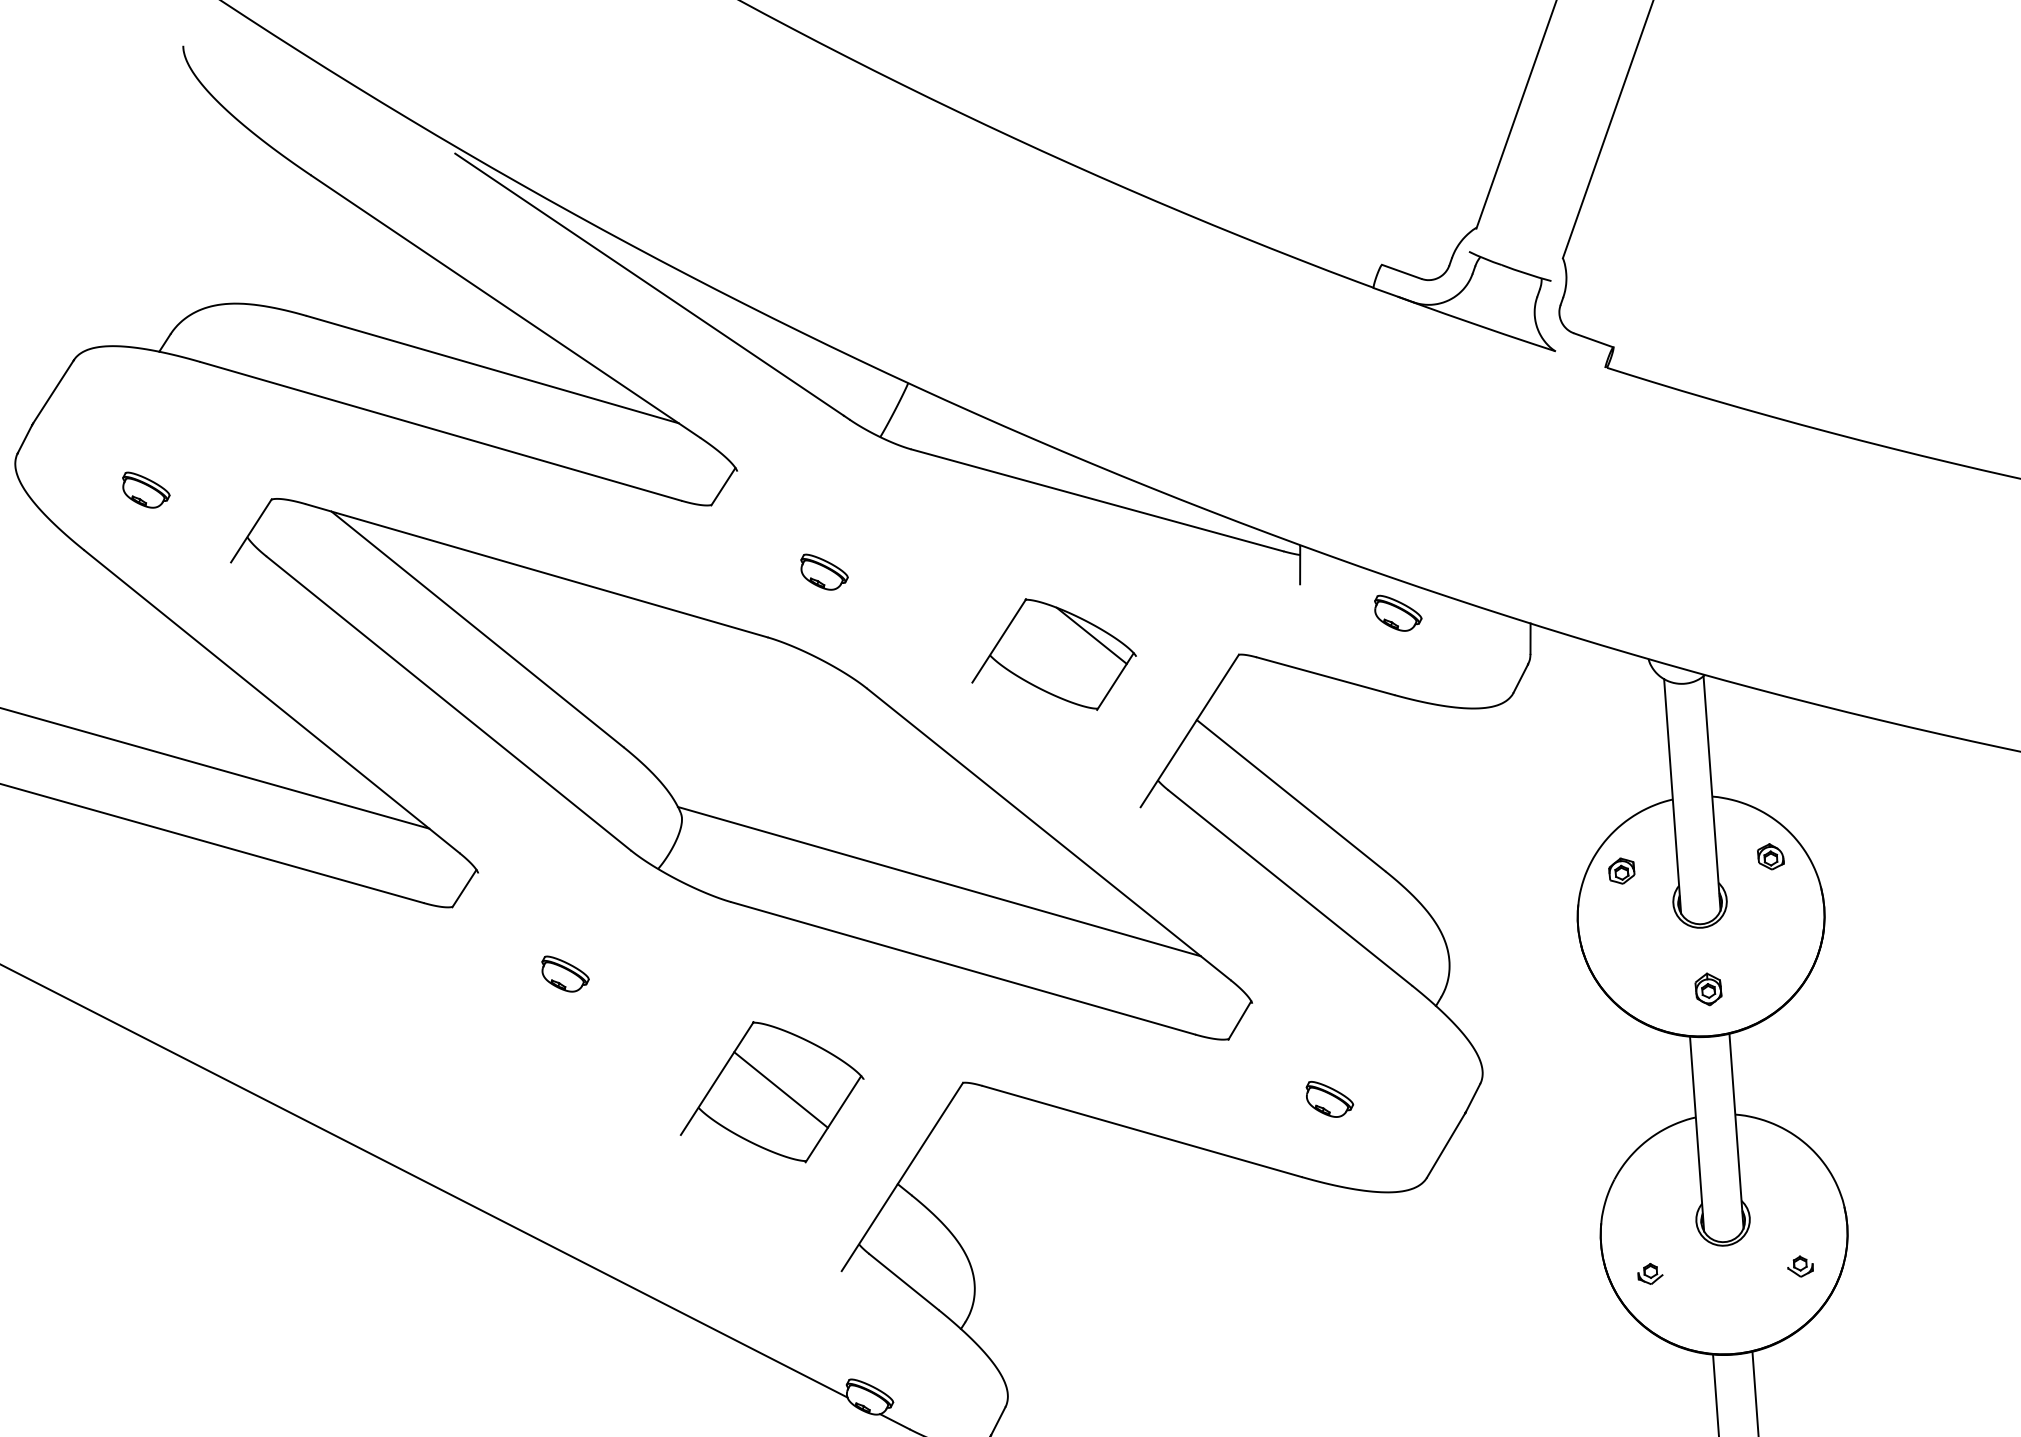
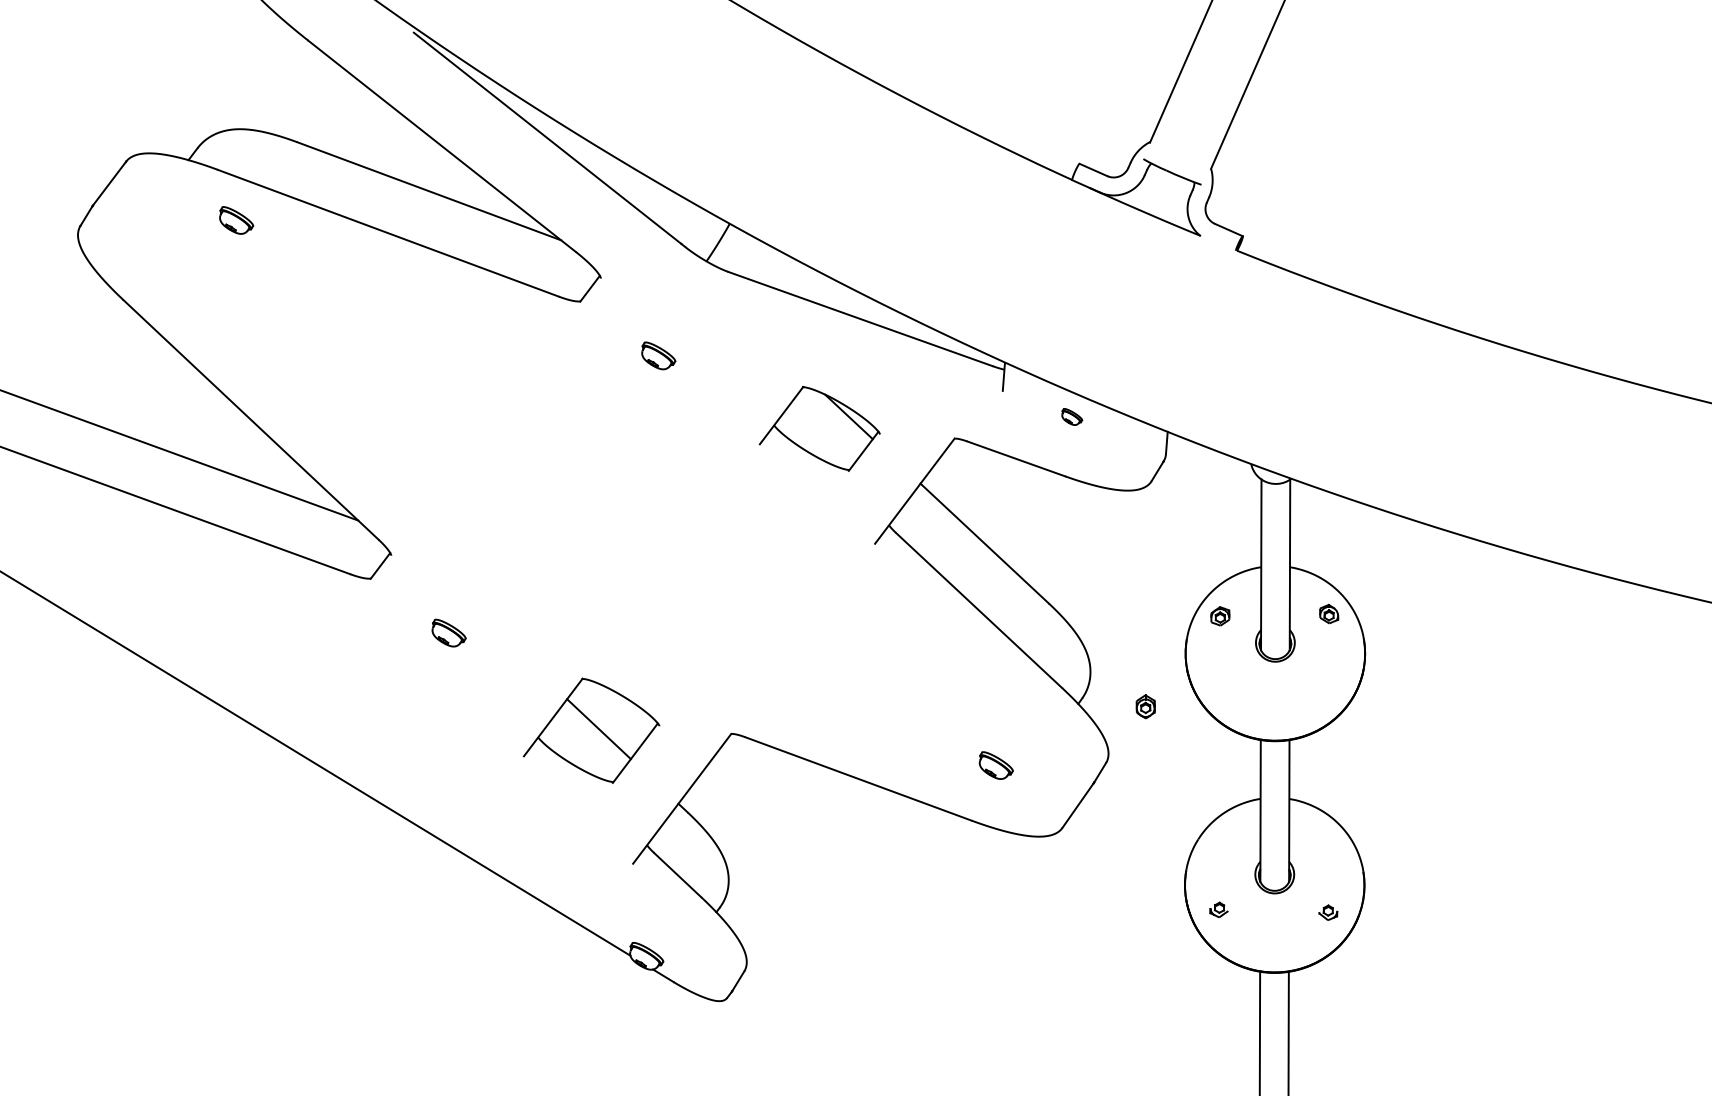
part: (146, 489) -> (236, 220), moved
part: (1396, 612) -> (1071, 416), size x0.6
part: (739, 770) -> (586, 495), removed
part: (1708, 989) -> (1145, 706), moved

